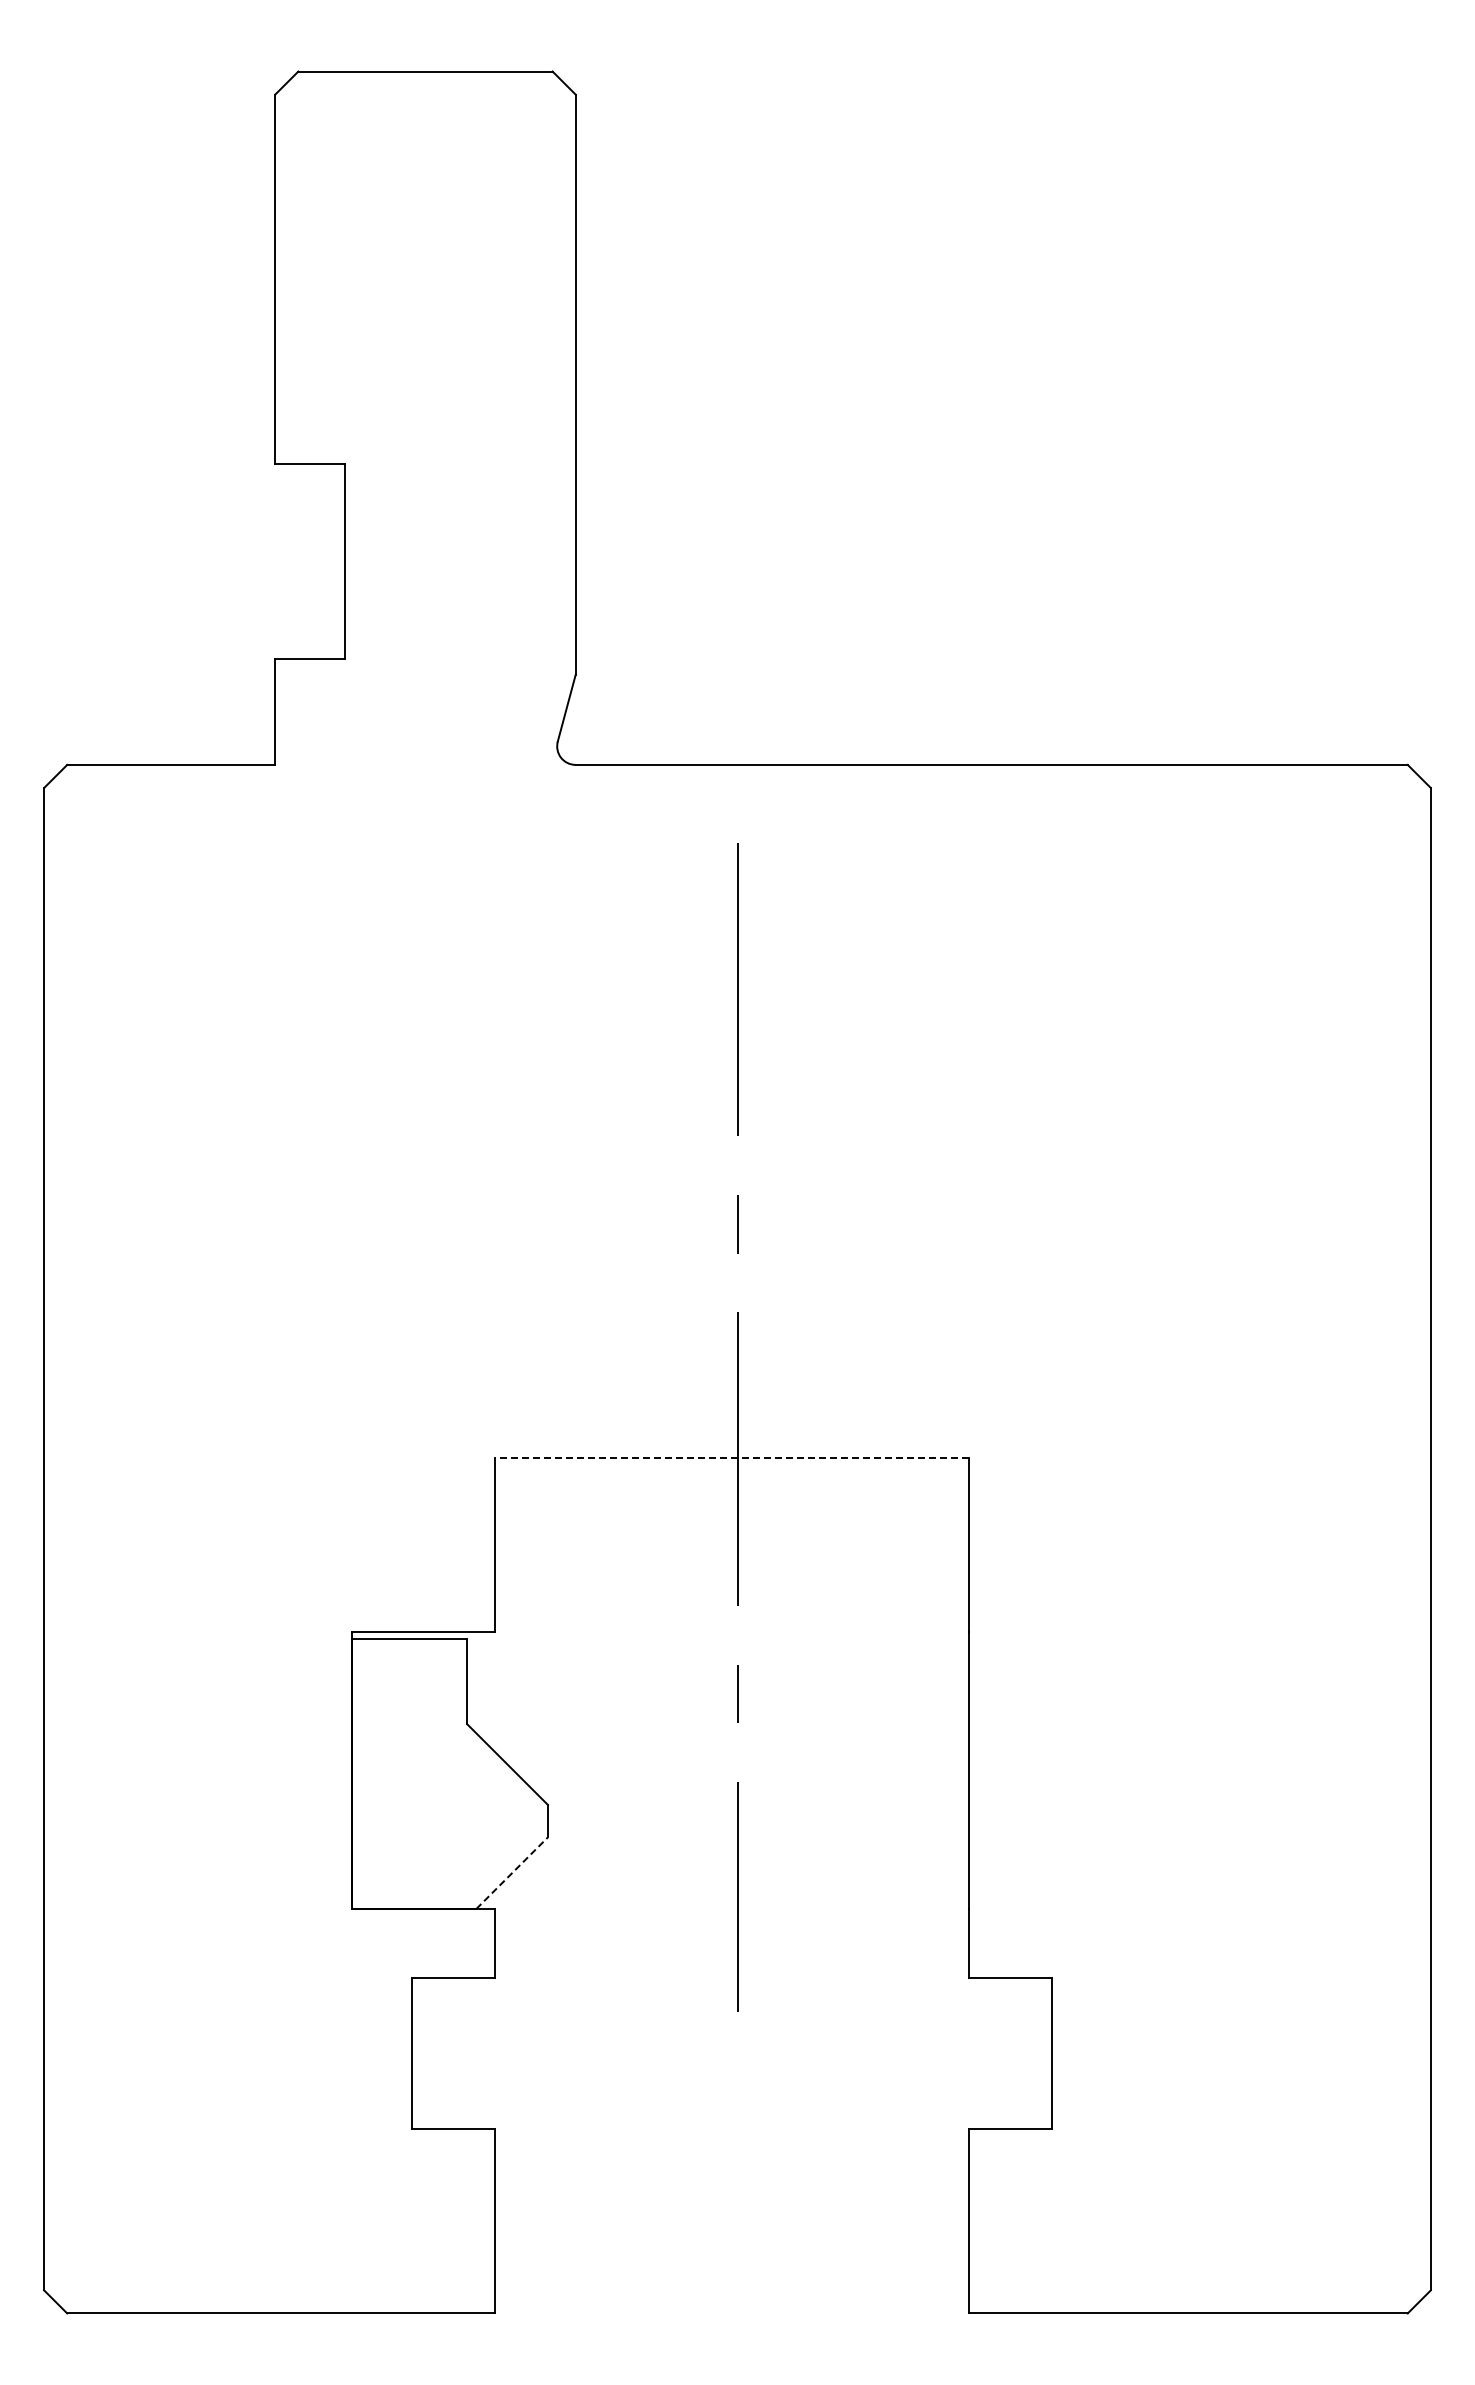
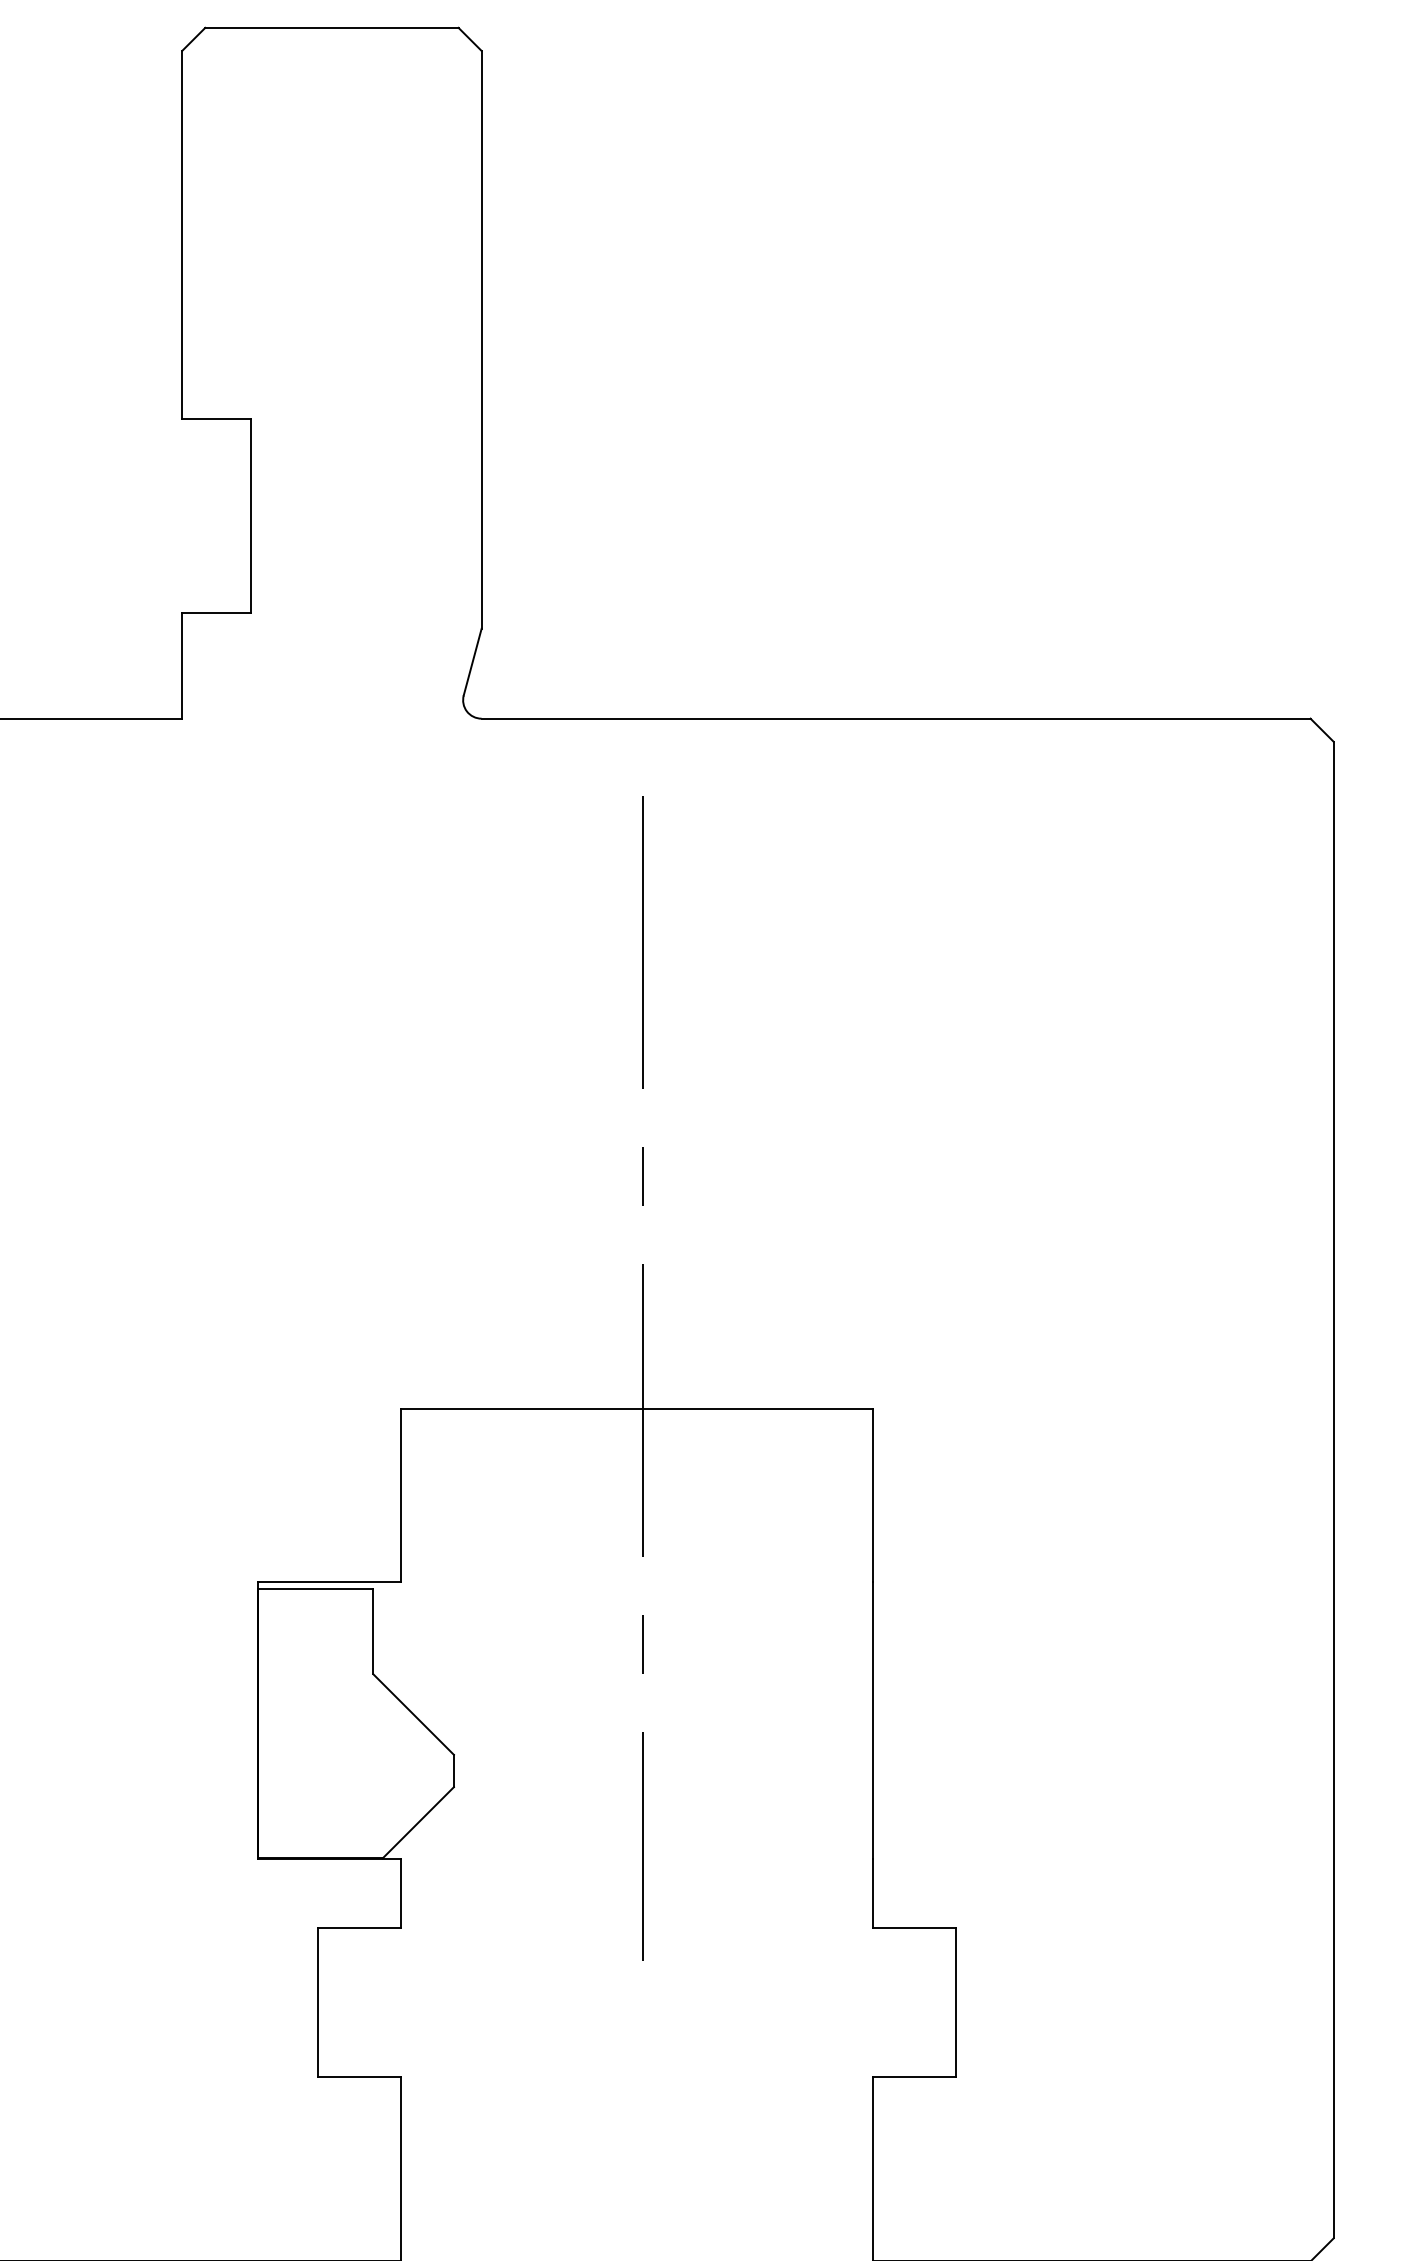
line: (731, 1458) -> (636, 1409), dashed -> solid
line: (512, 1873) -> (418, 1823), dashed -> solid

